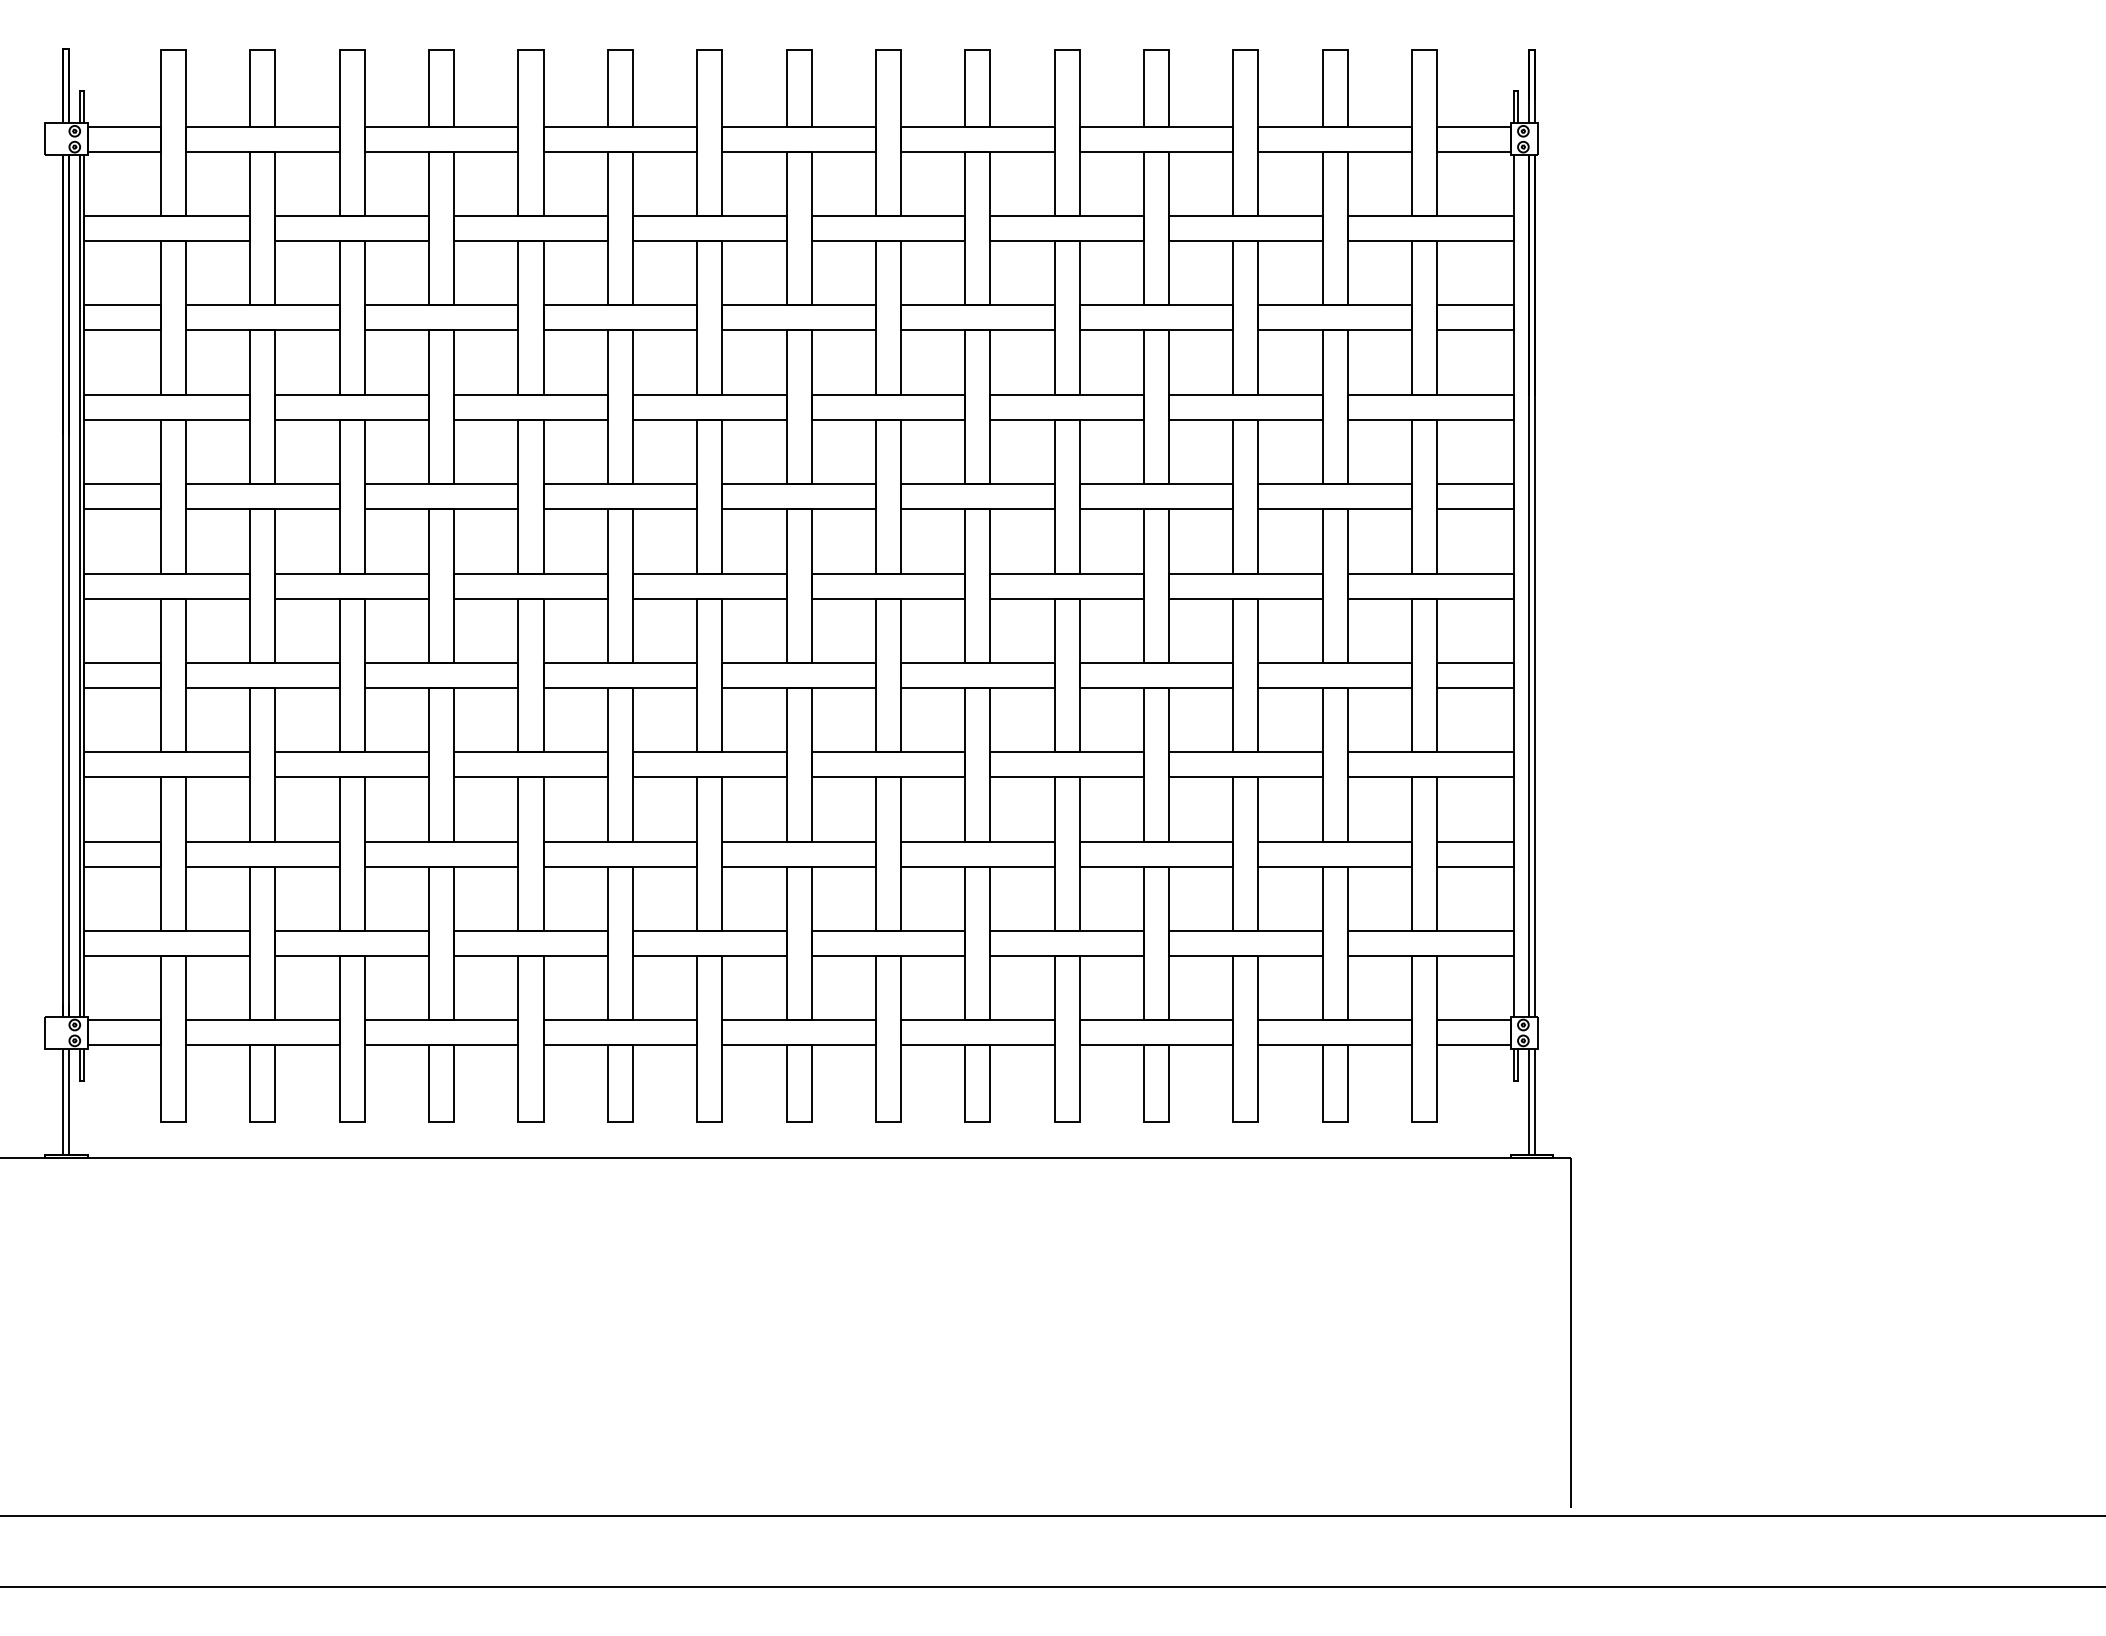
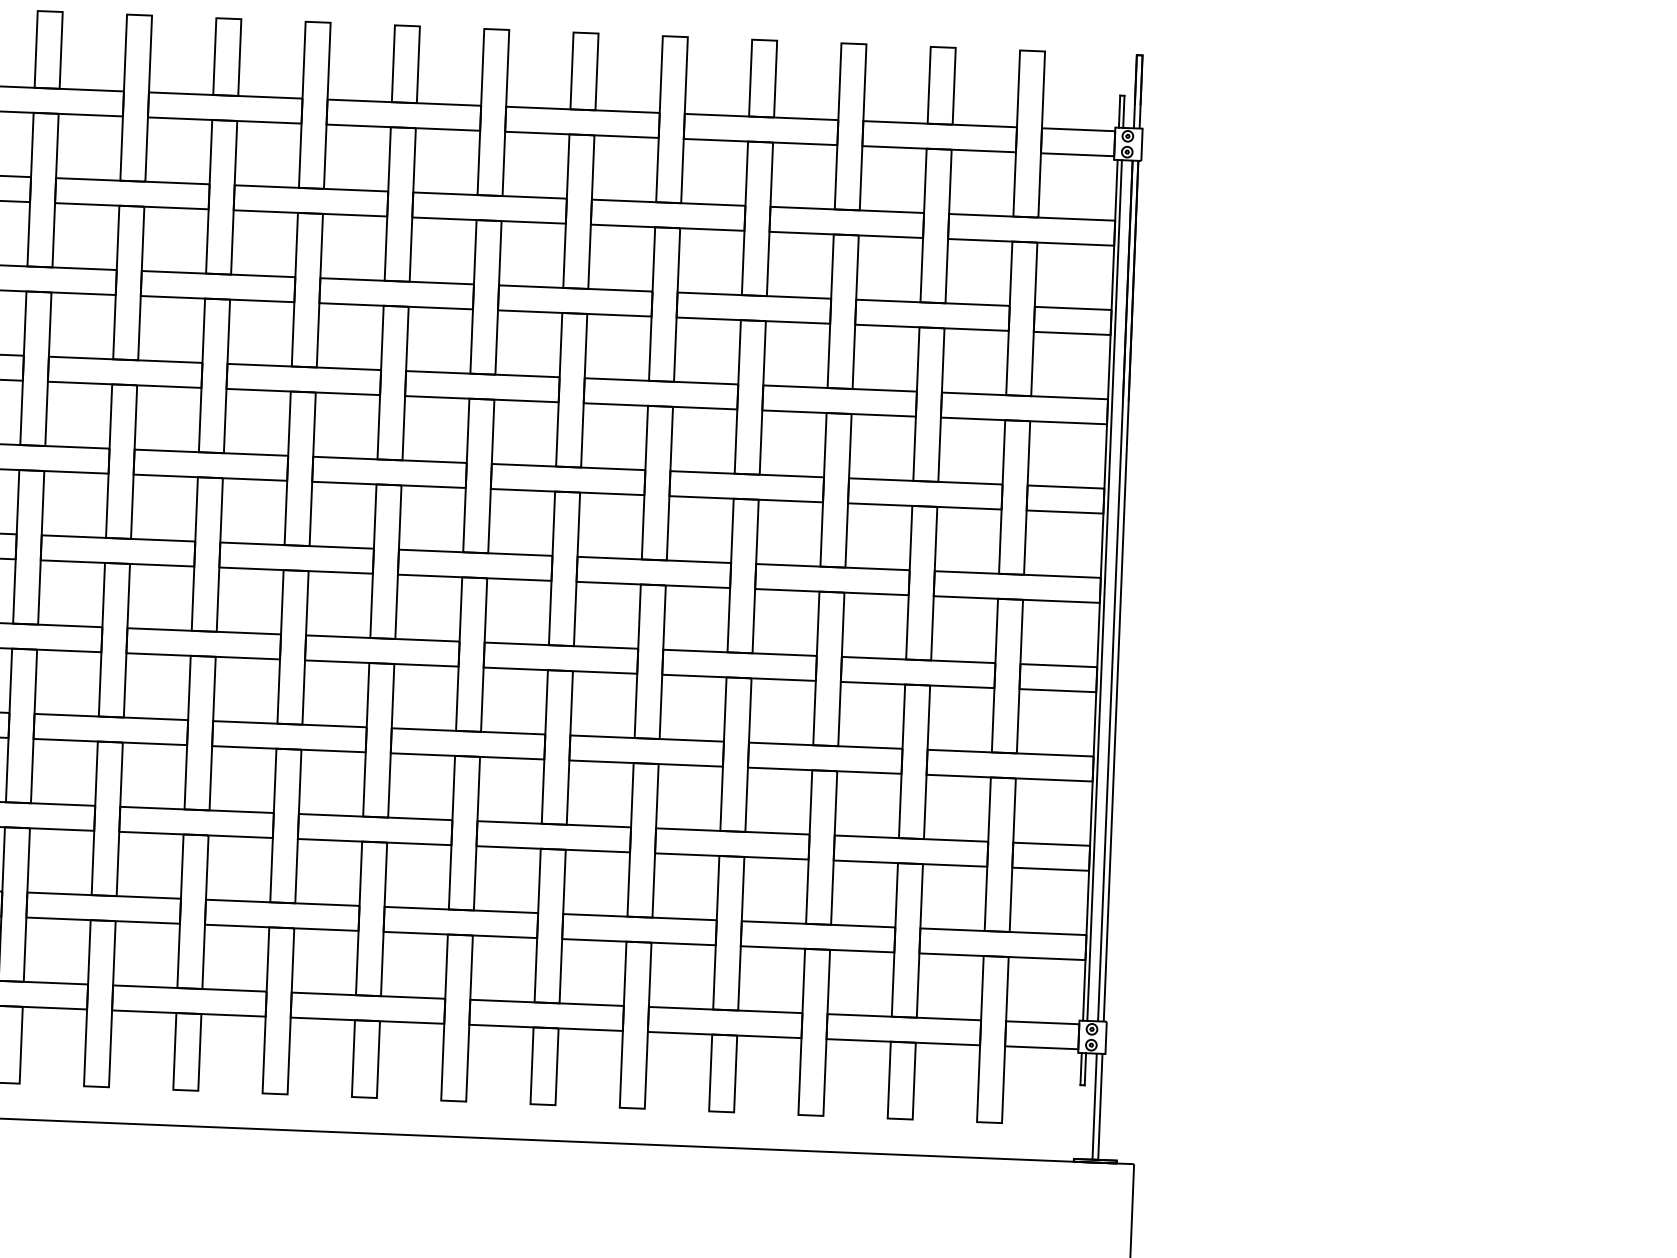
line: (1518, 585) -> (1104, 589), added

